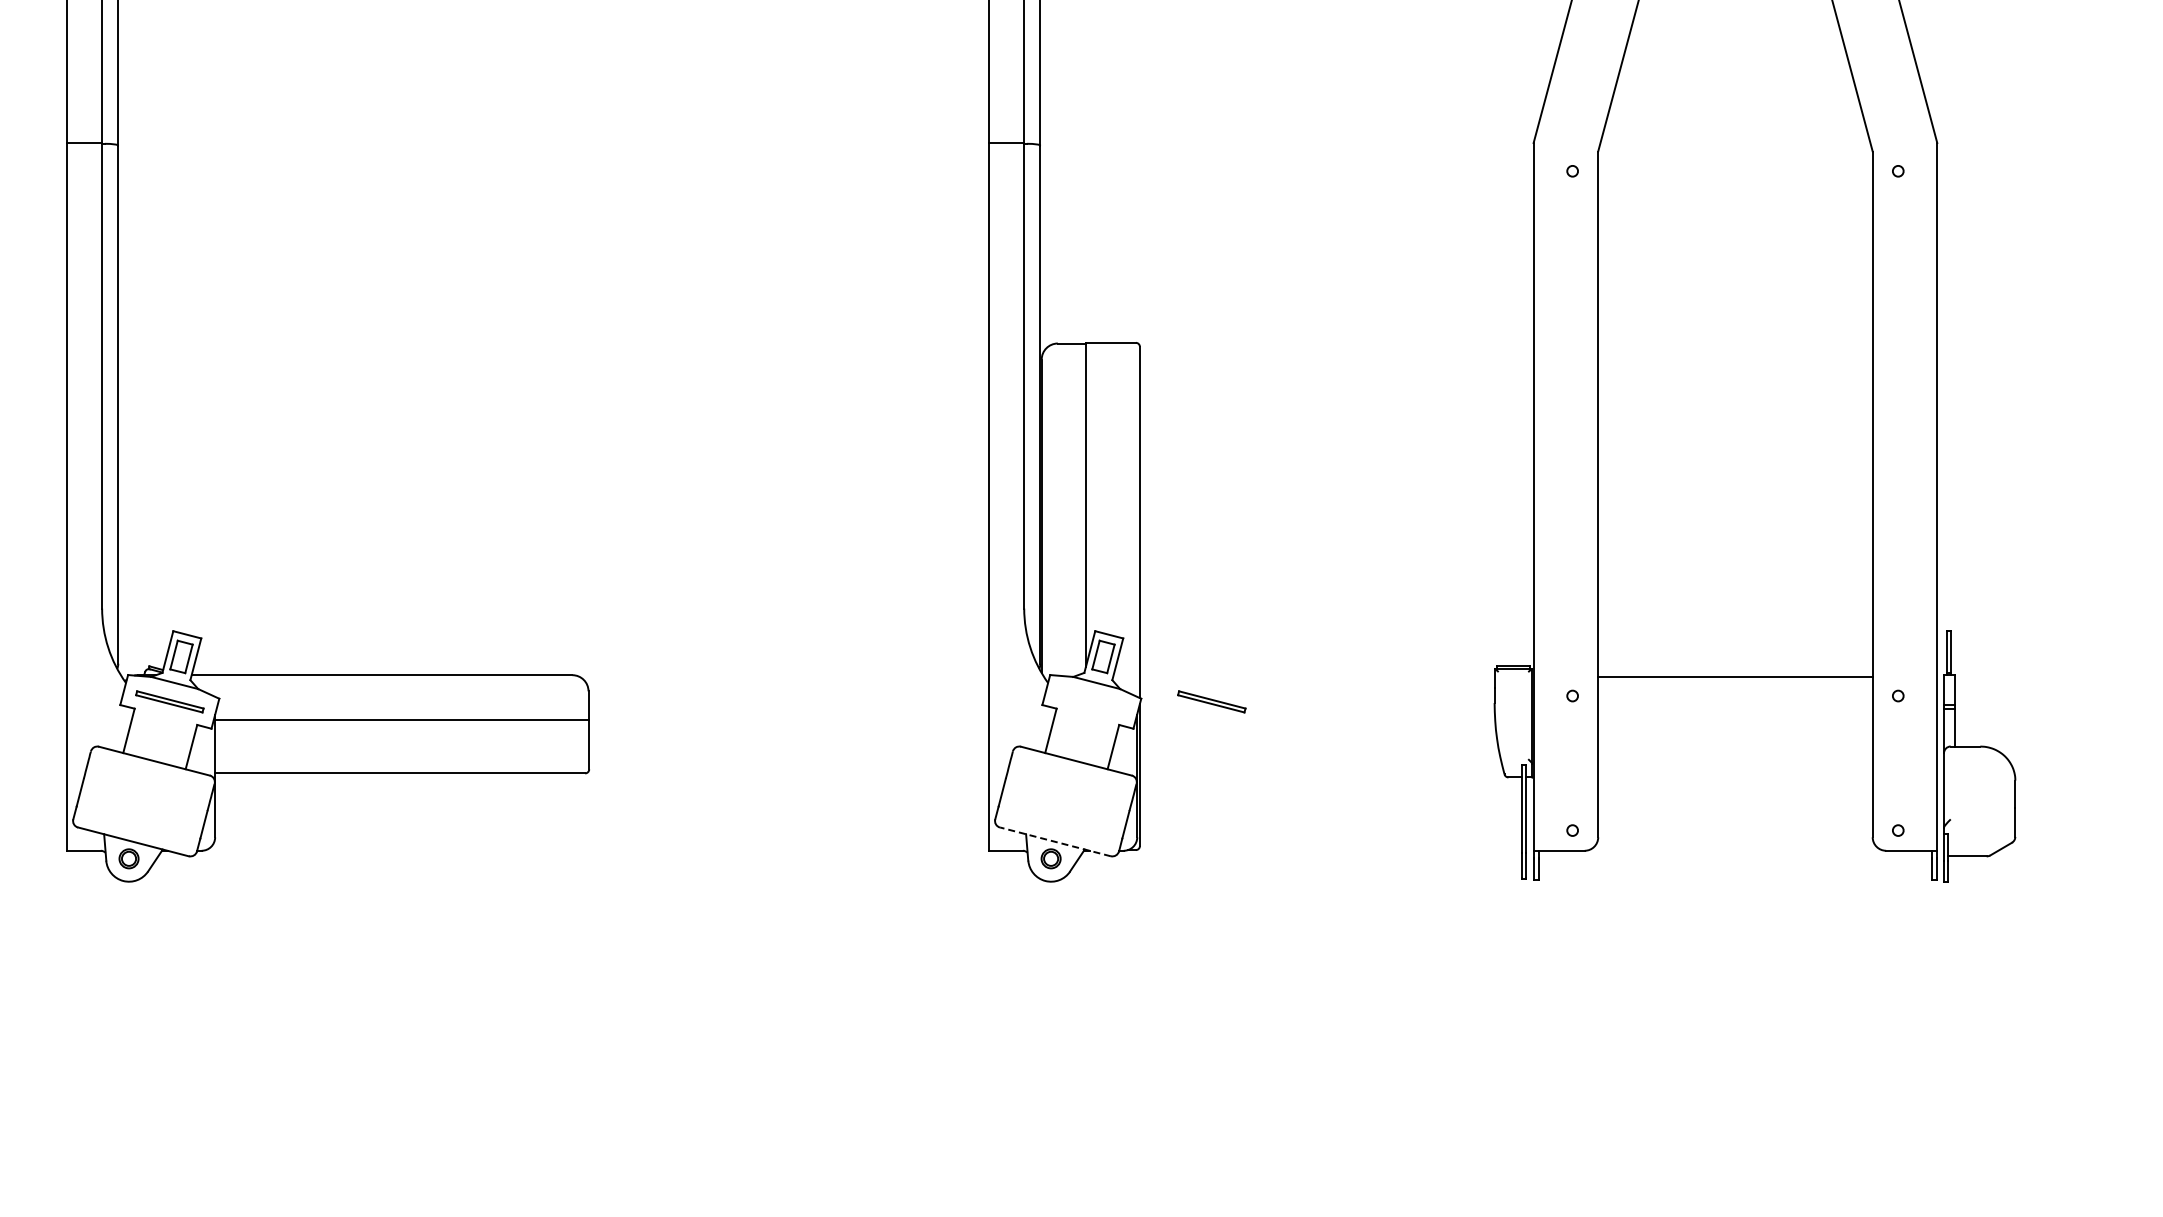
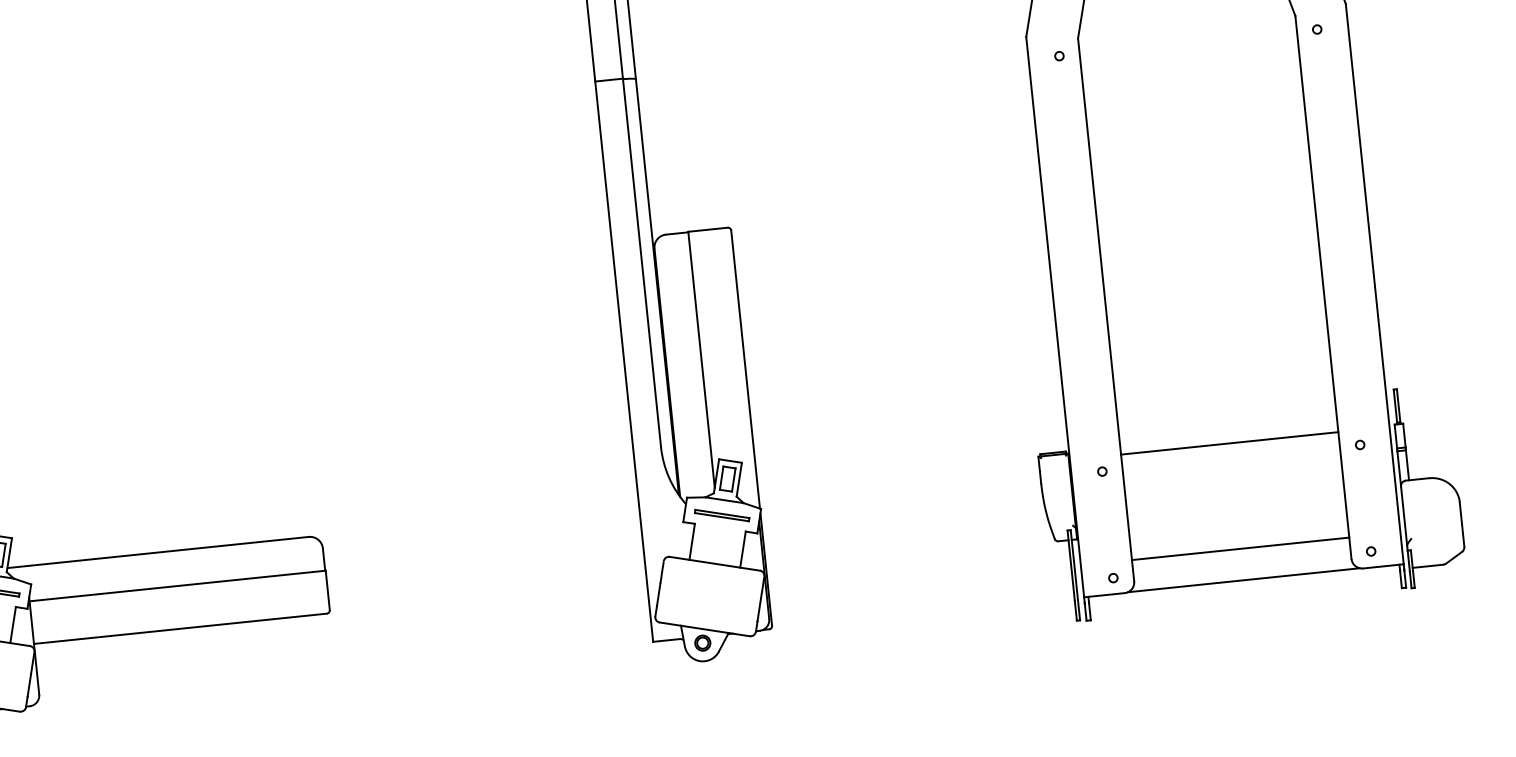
part: (1211, 701) -> (721, 515), moved
line: (1735, 810) -> (1240, 548), added
line: (1055, 841) -> (704, 629), dashed -> solid
line: (1735, 850) -> (1243, 580), added

